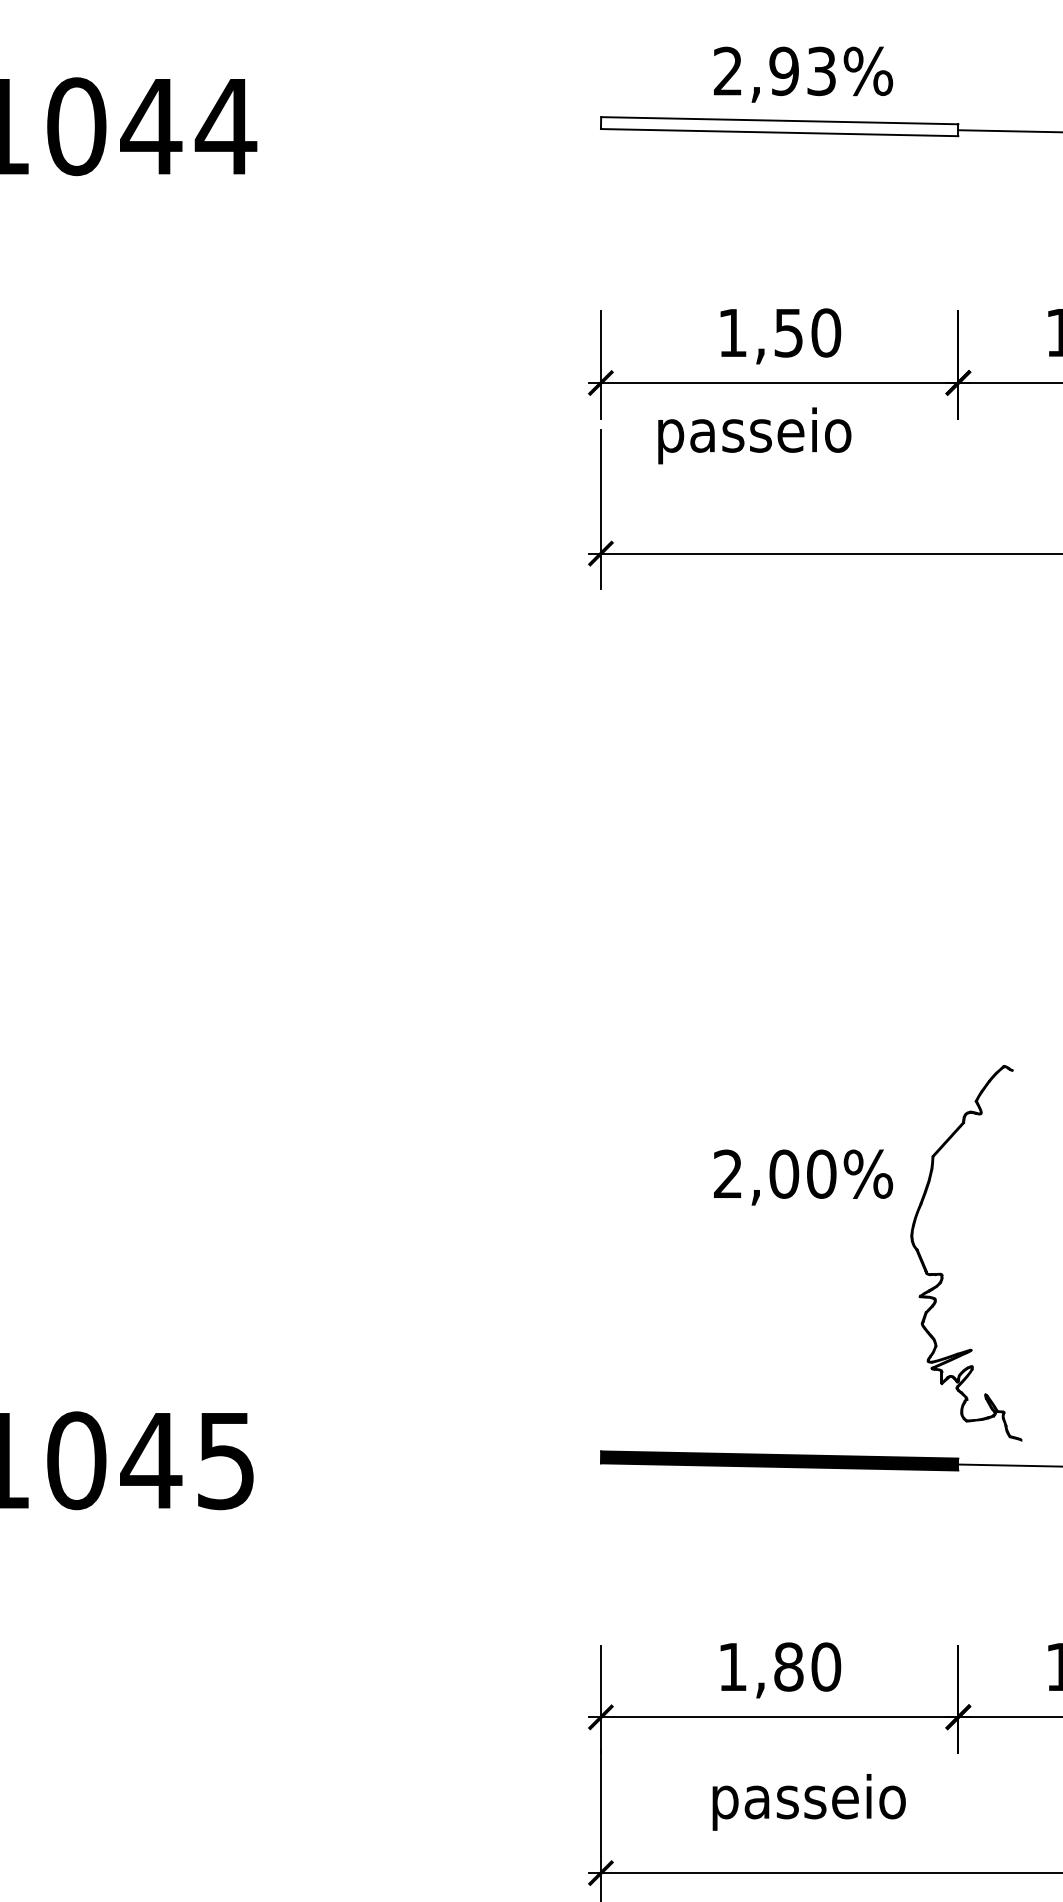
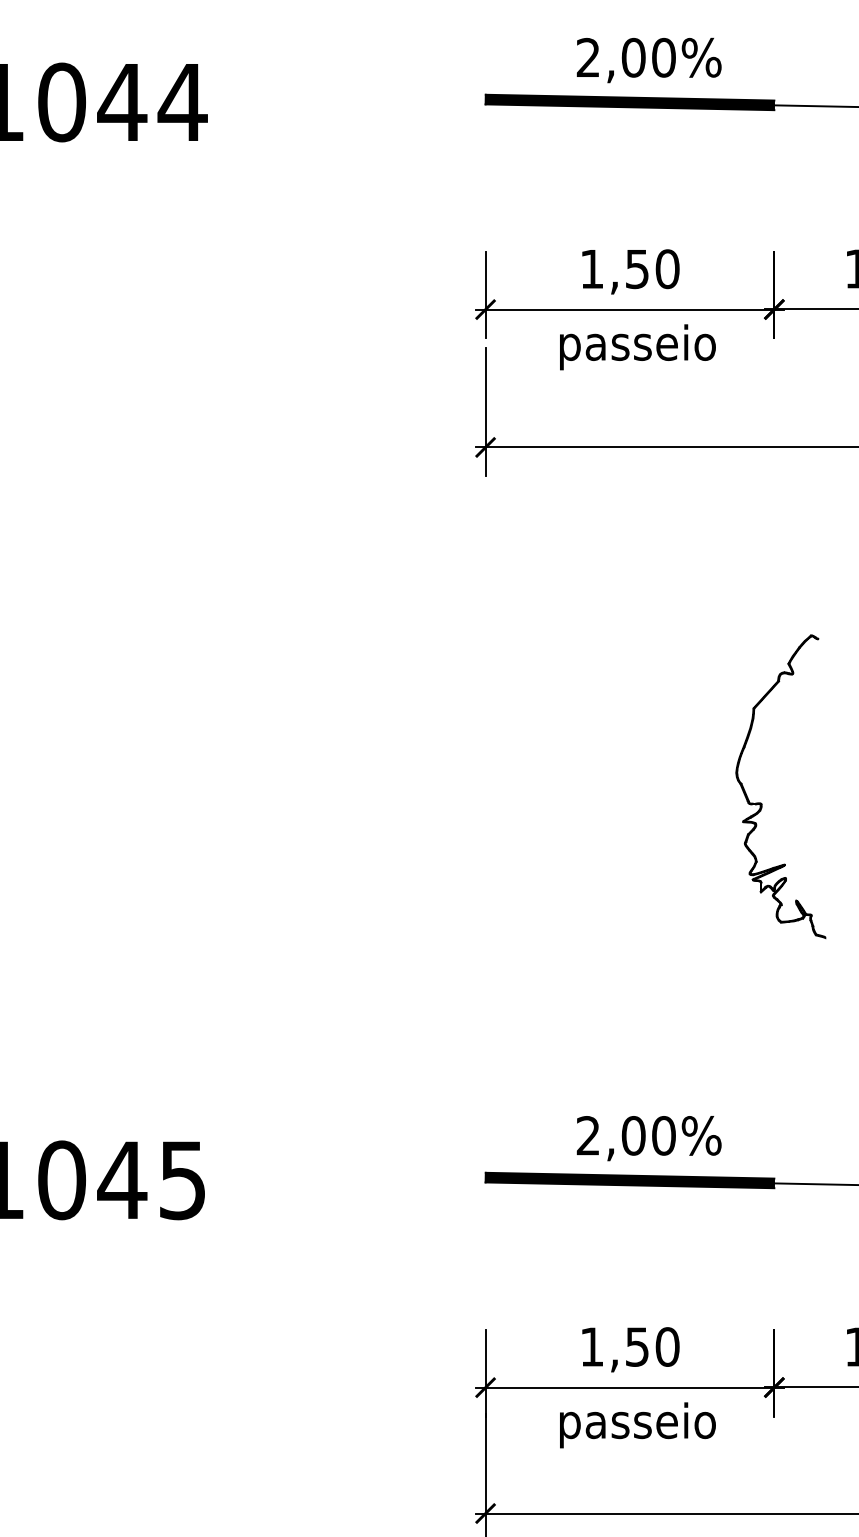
text: (802, 70) -> (648, 57), 2,93% -> 2,00%
fill: (779, 126) -> (629, 102), added
text: (754, 436) -> (637, 347), moved
text: (802, 1177) -> (648, 1138), moved
part: (943, 1274) -> (762, 803), moved
text: (788, 1666) -> (637, 1346), 1,80 -> 1,50
text: (808, 1802) -> (637, 1425), moved

